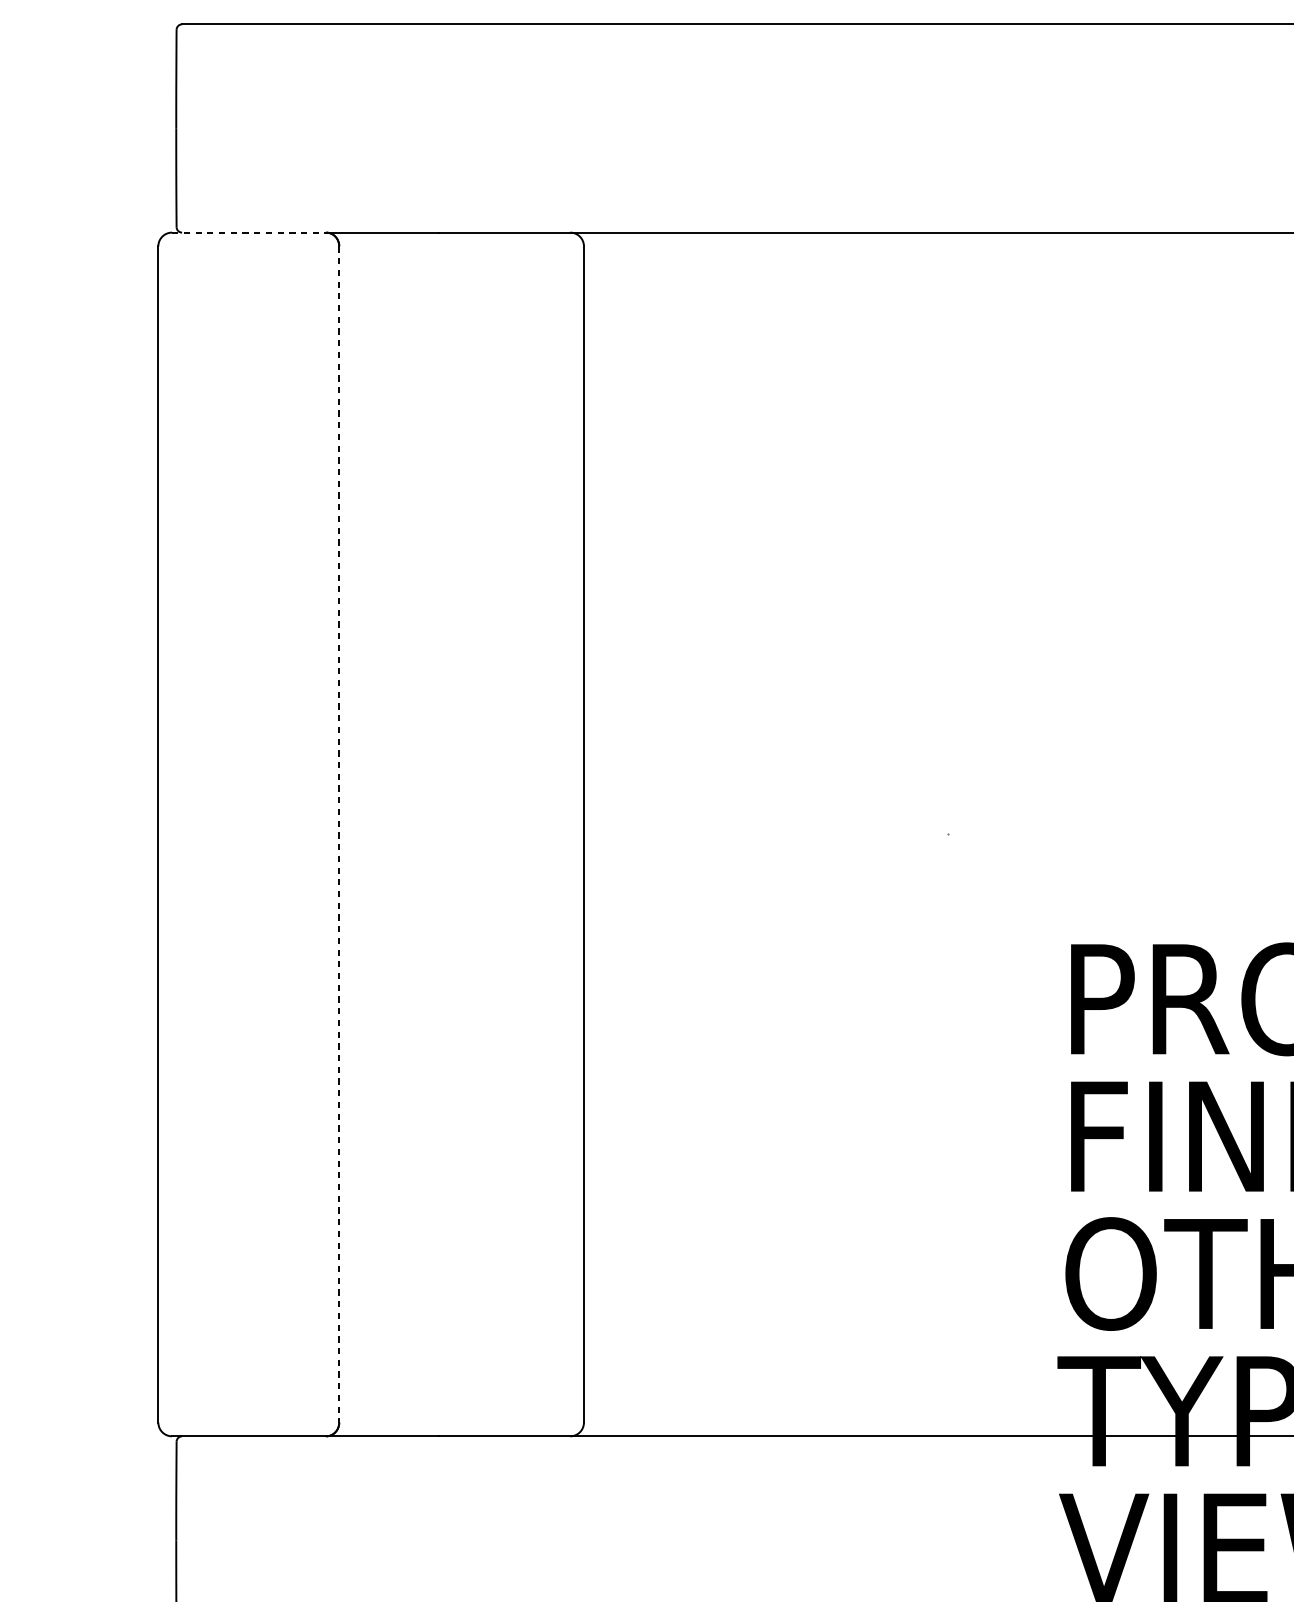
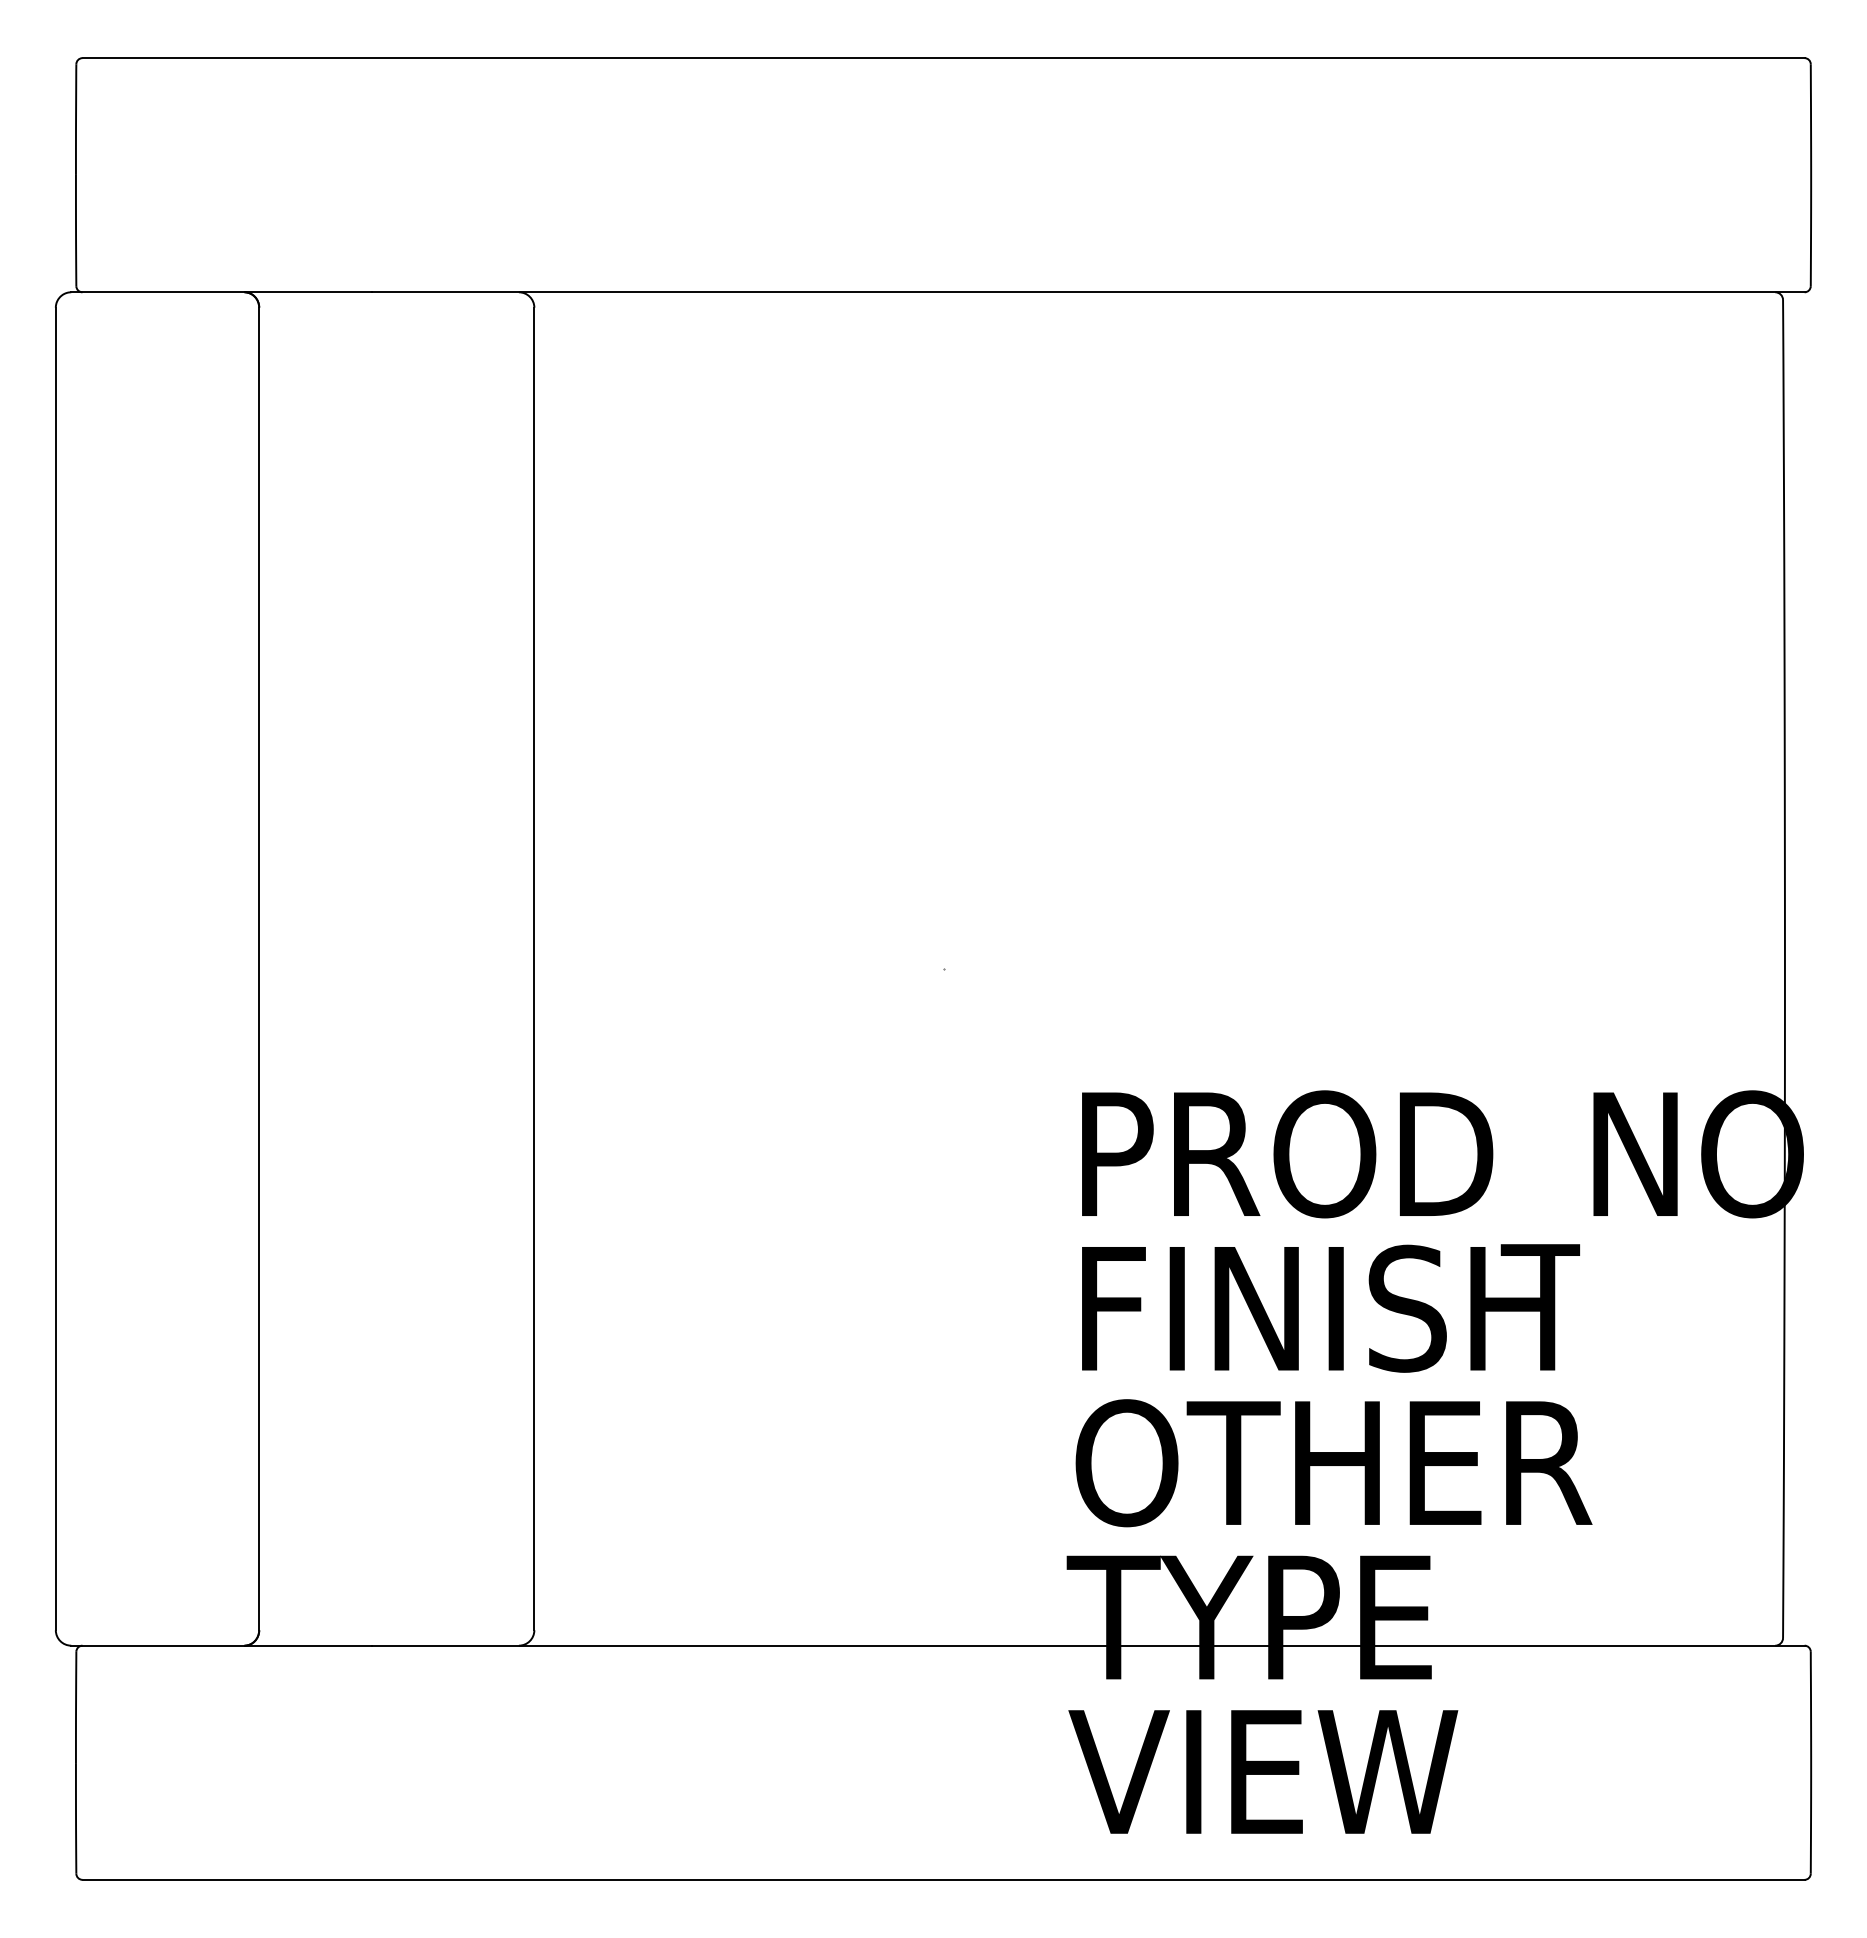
line: (248, 232) -> (157, 292), dashed -> solid
line: (339, 834) -> (259, 969), dashed -> solid

